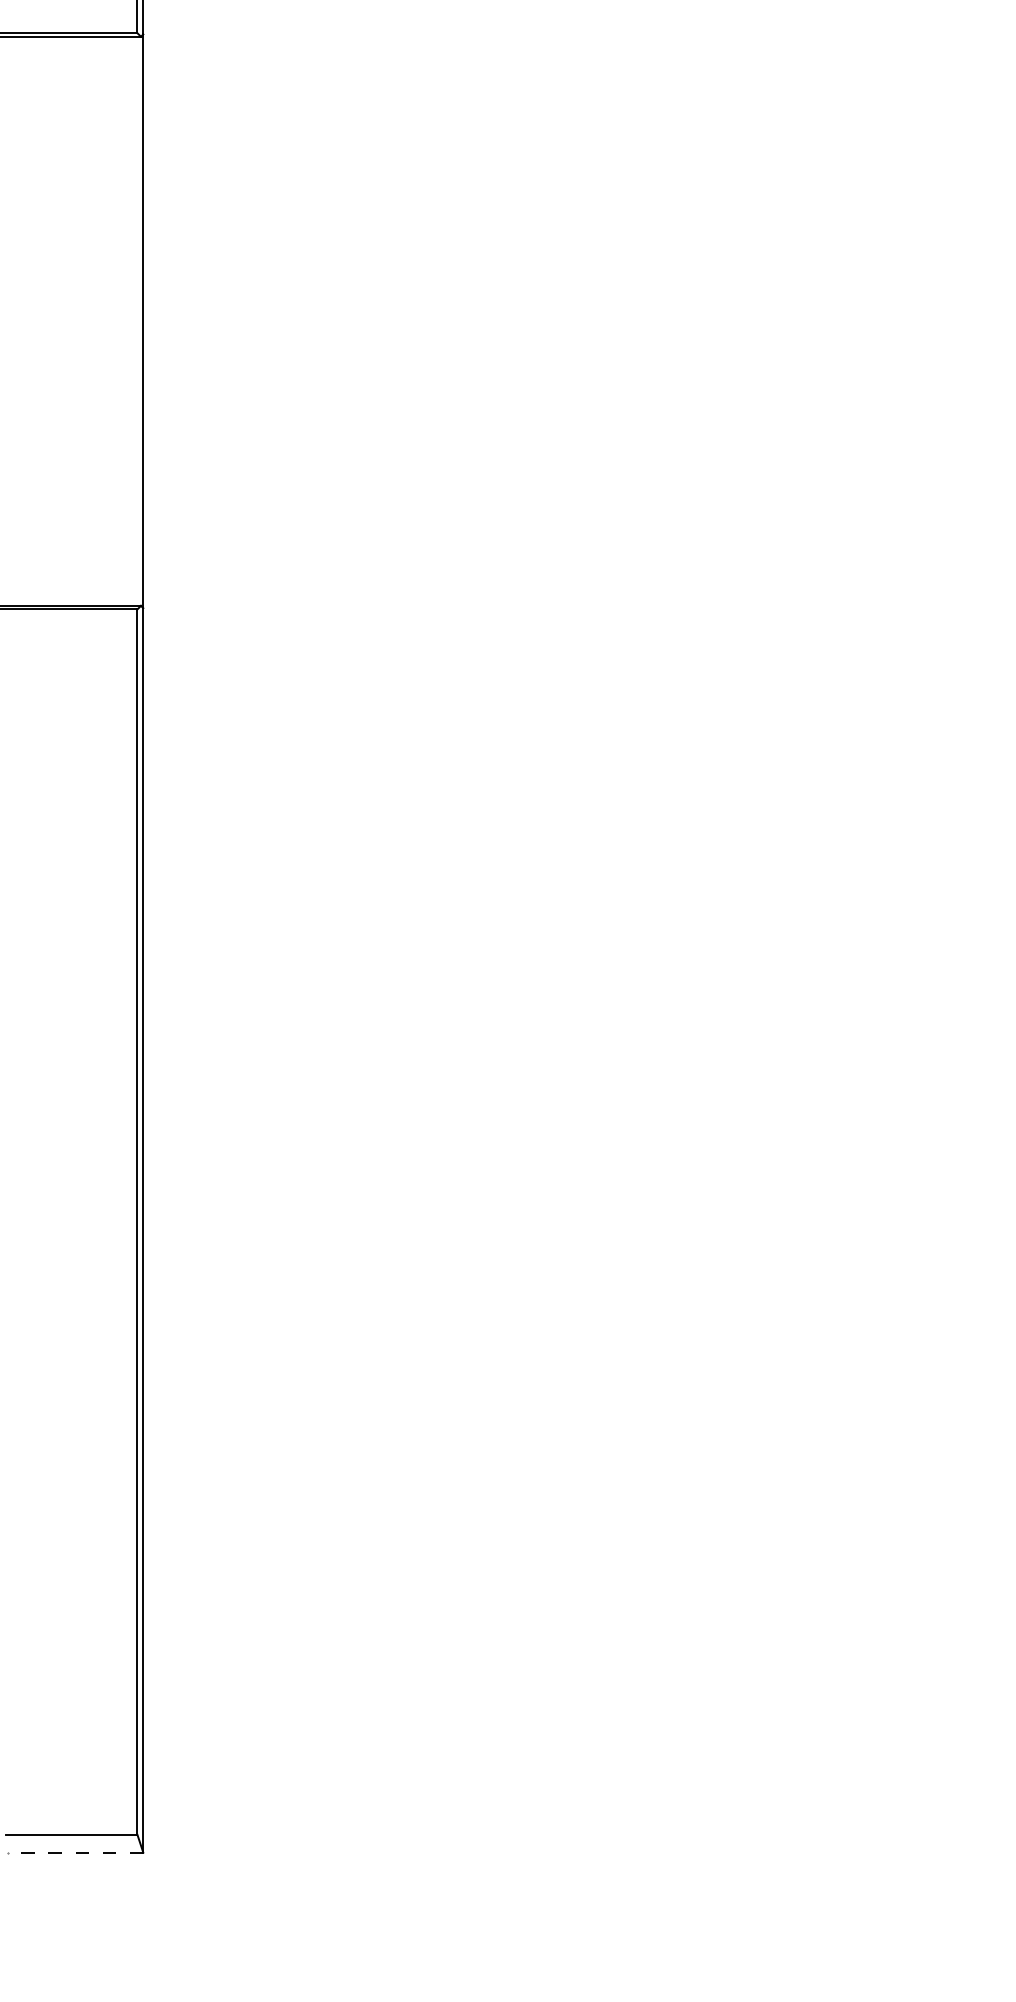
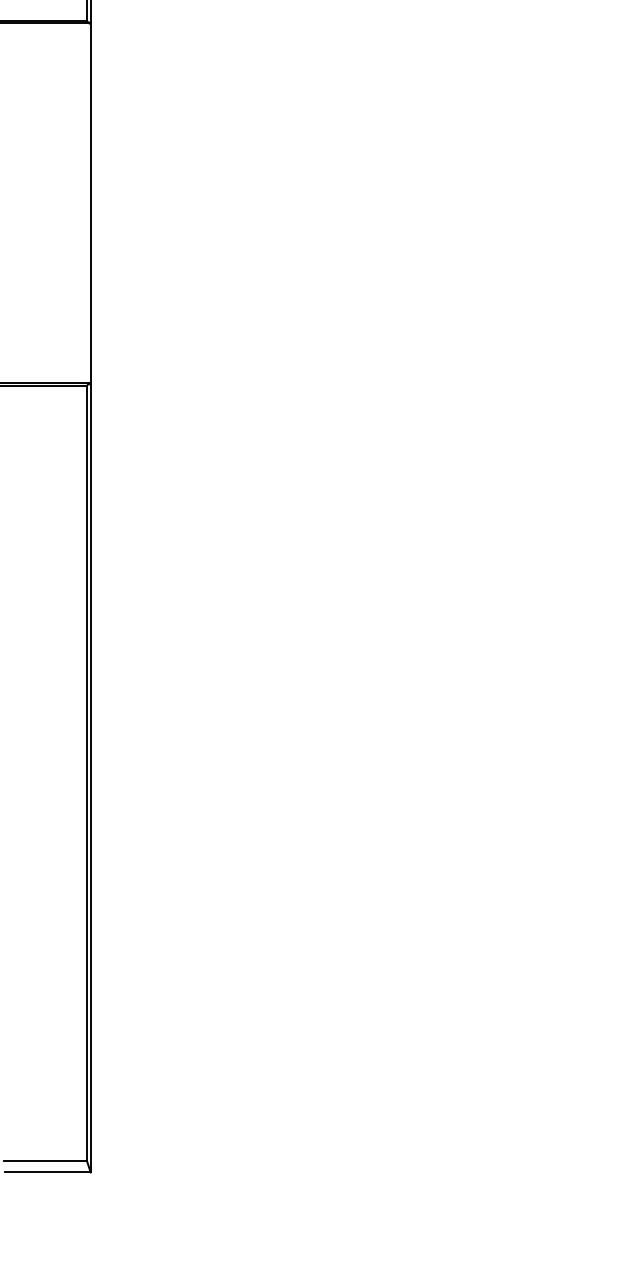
line: (75, 1852) -> (47, 1172), dashed -> solid

